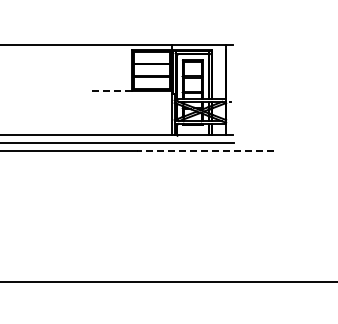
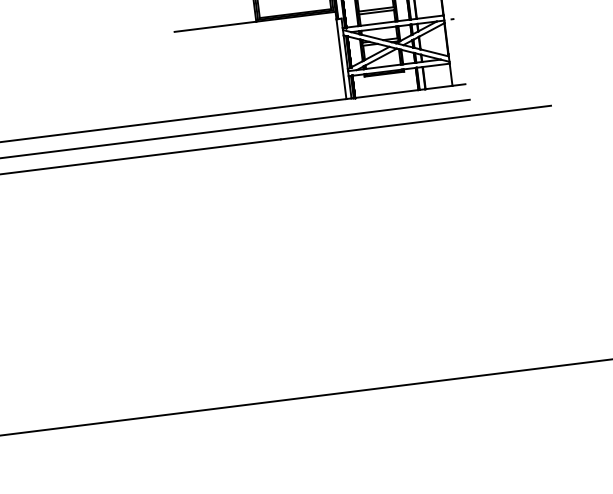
line: (110, 90) -> (214, 26), dashed -> solid
line: (205, 151) -> (415, 123), dashed -> solid

